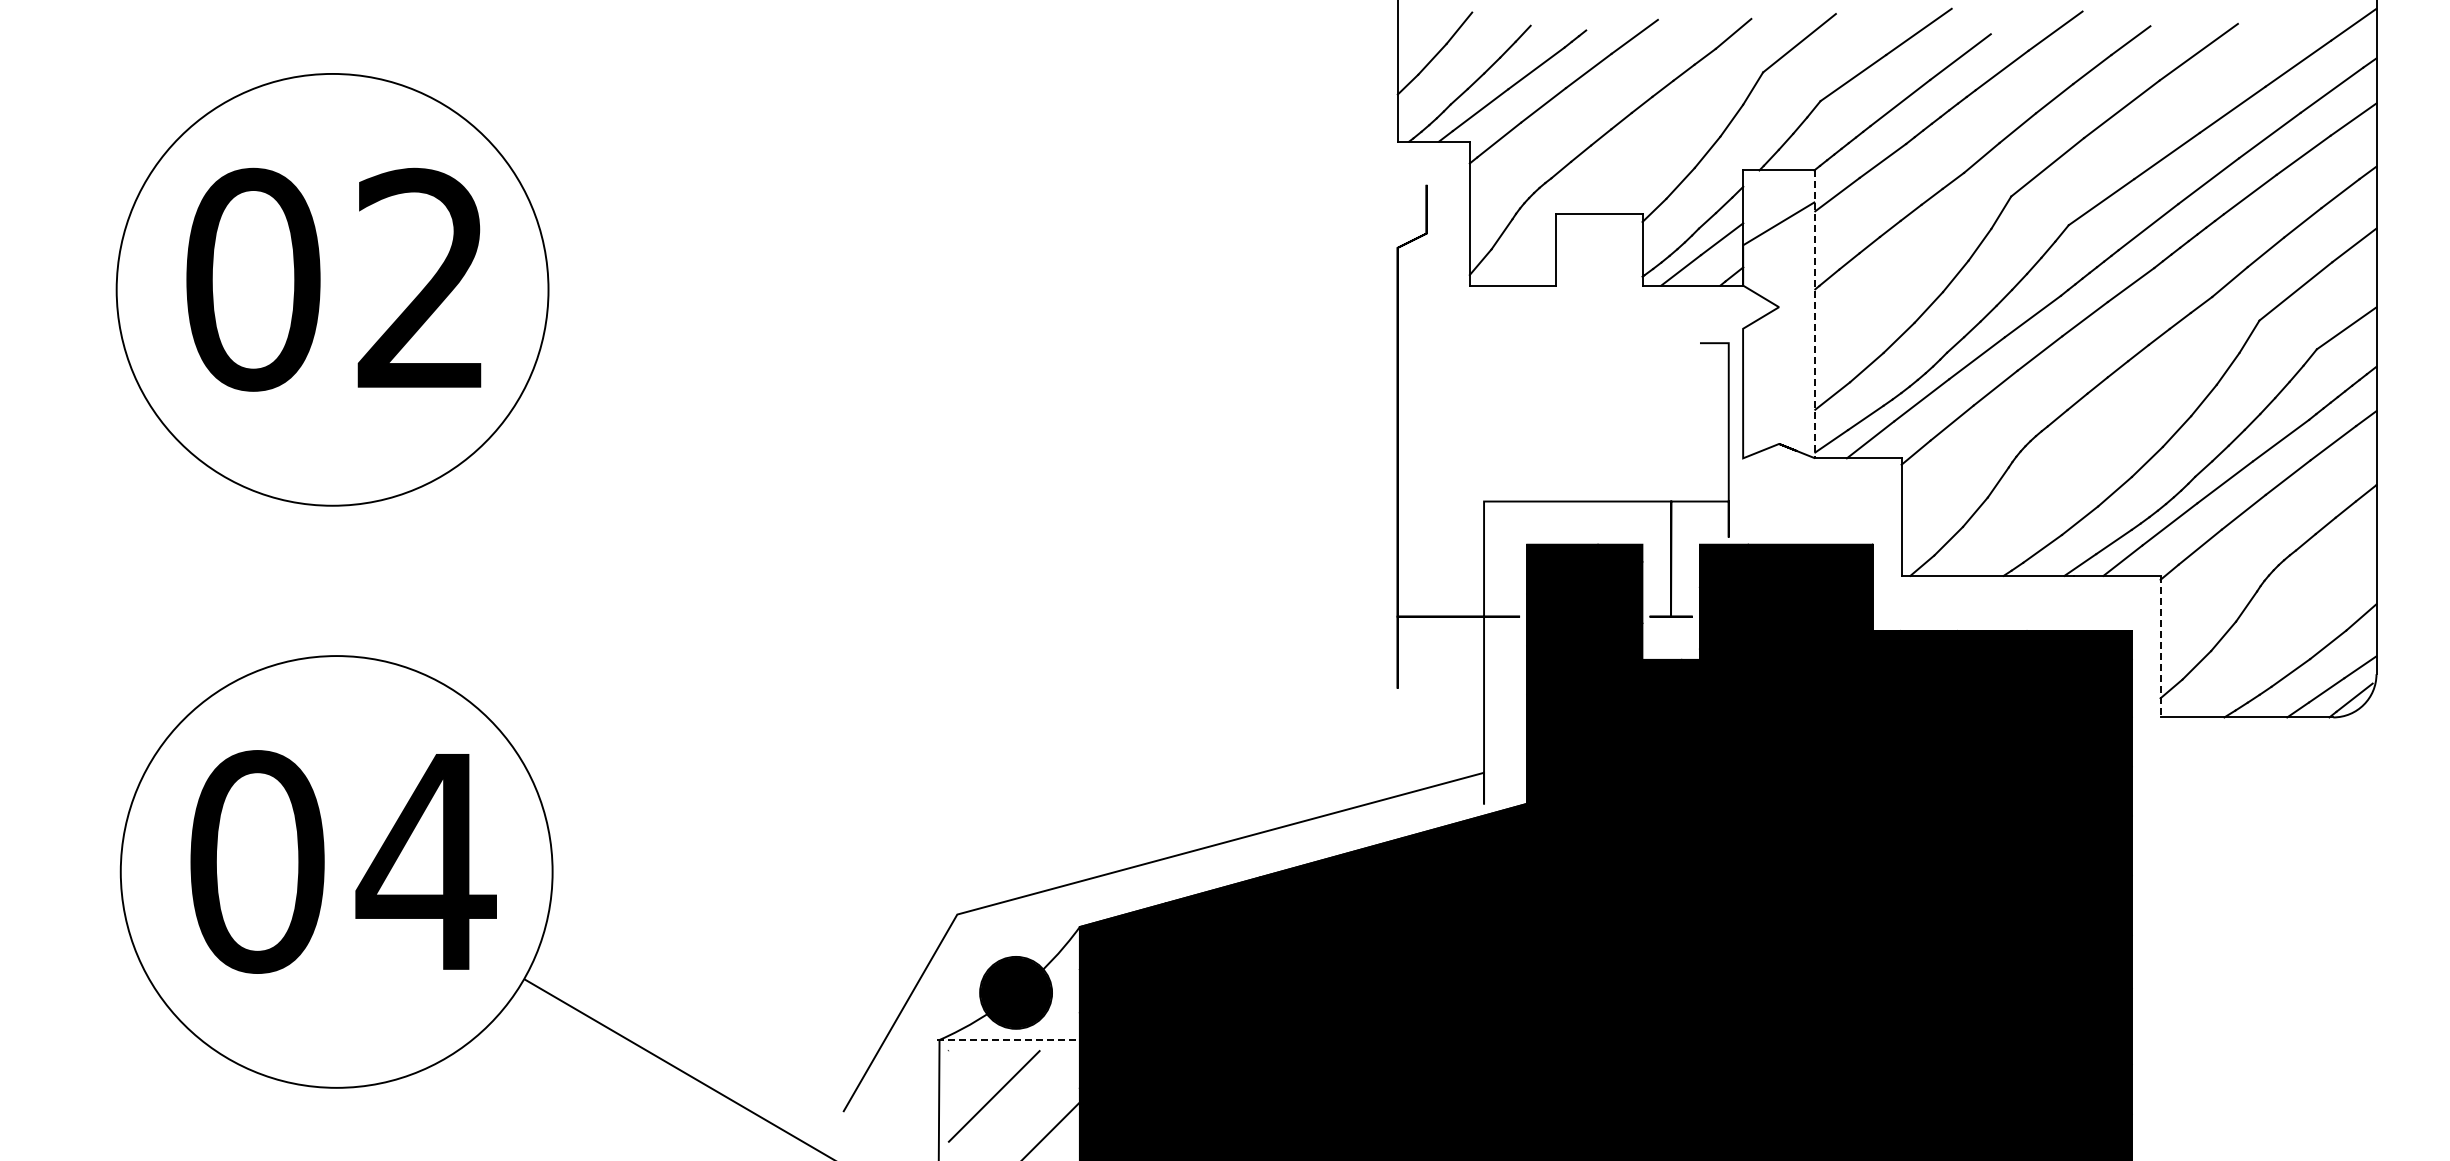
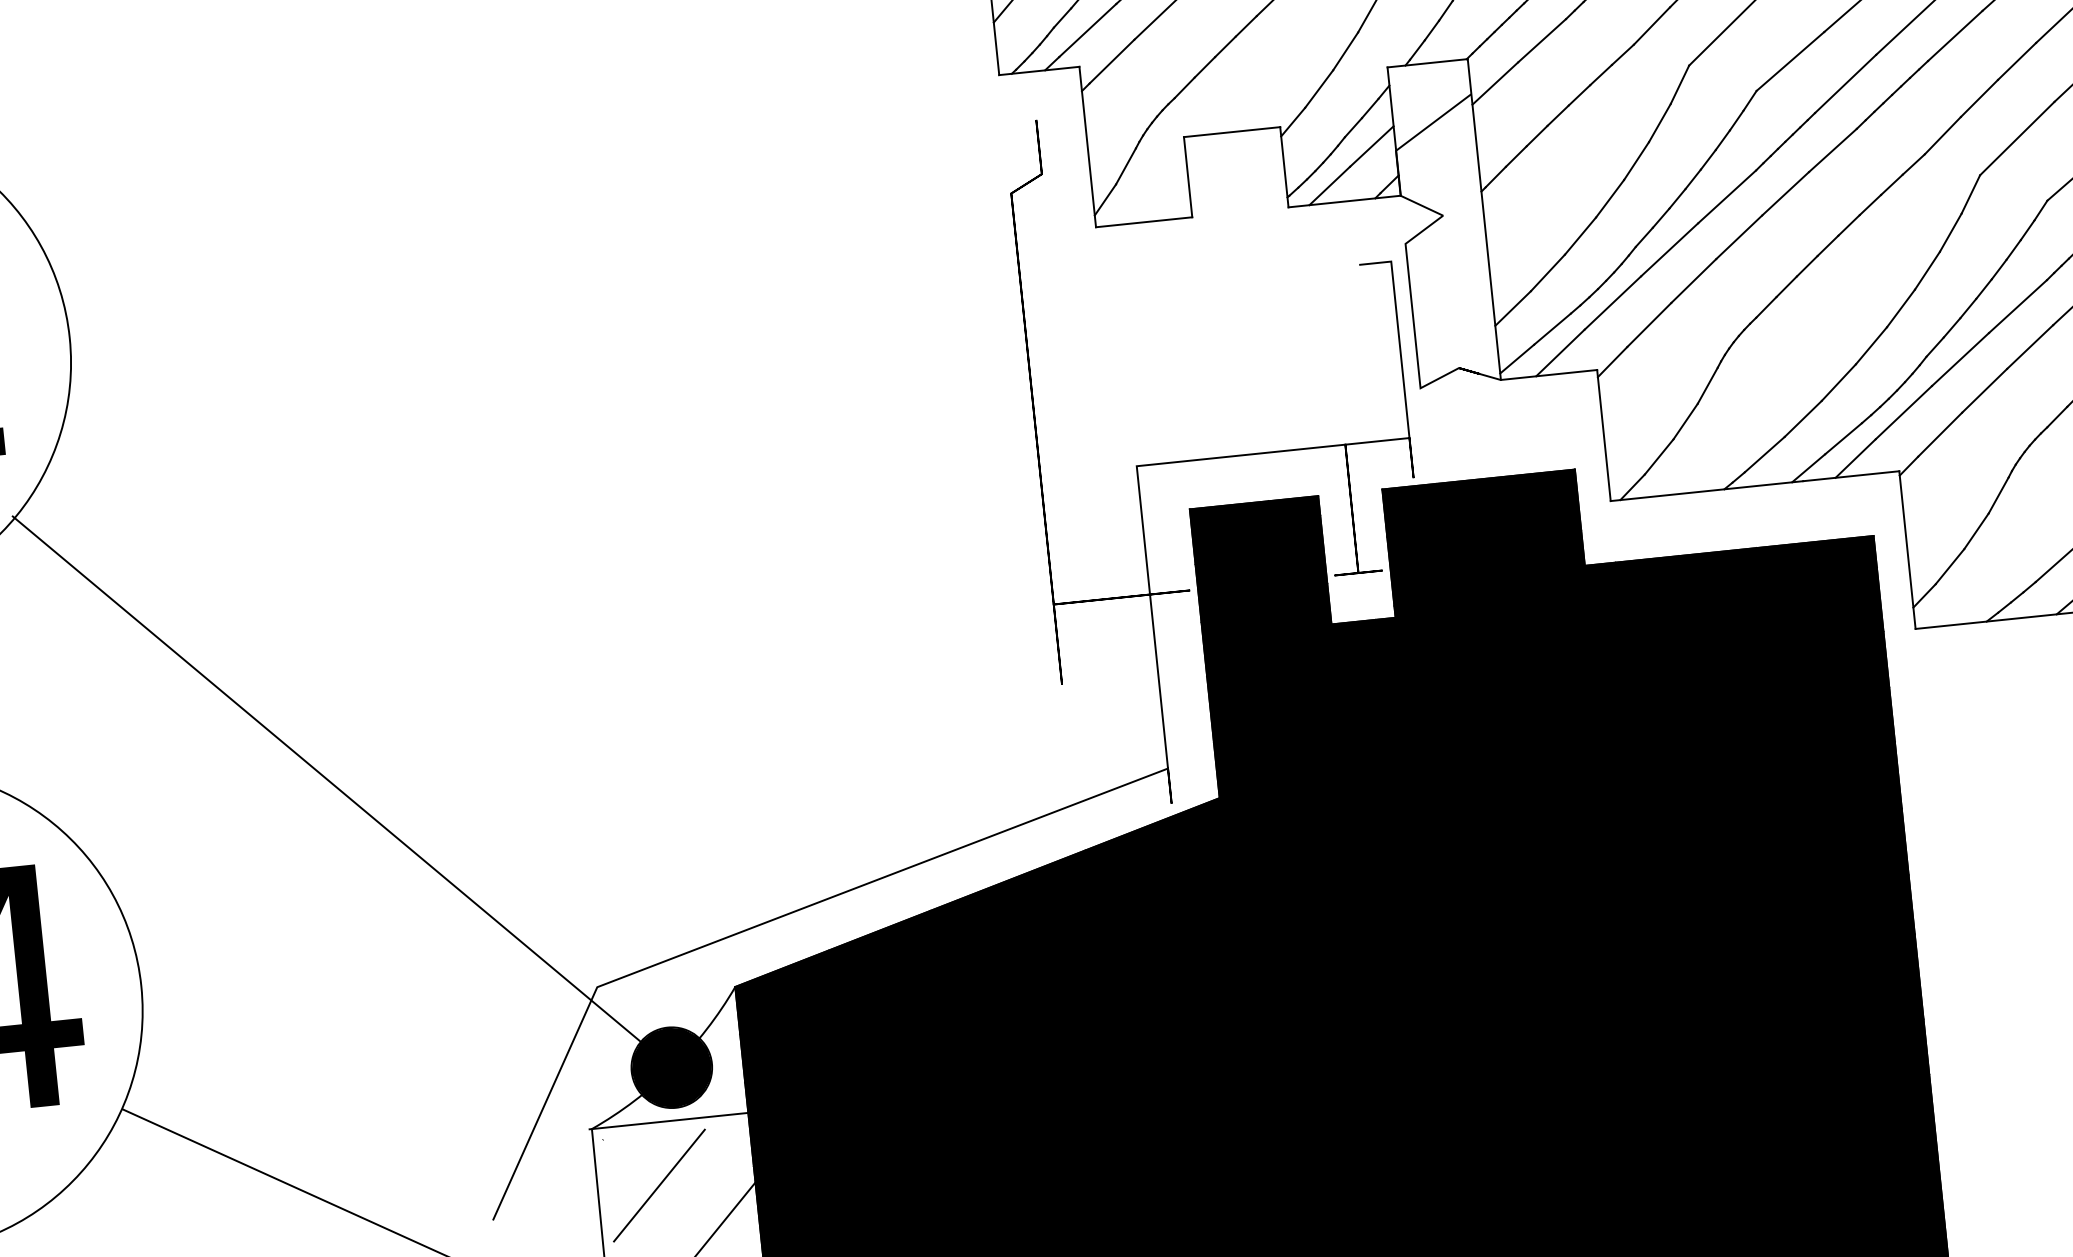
line: (1815, 314) -> (1484, 219), dashed -> solid
line: (2160, 646) -> (1907, 549), dashed -> solid
line: (735, 705) -> (326, 779), added
line: (1009, 1040) -> (669, 1121), dashed -> solid

